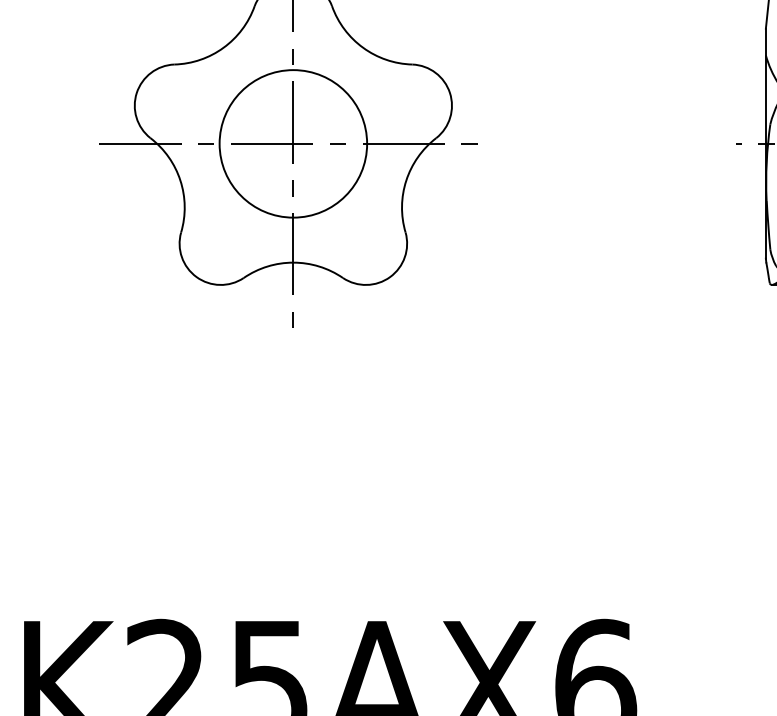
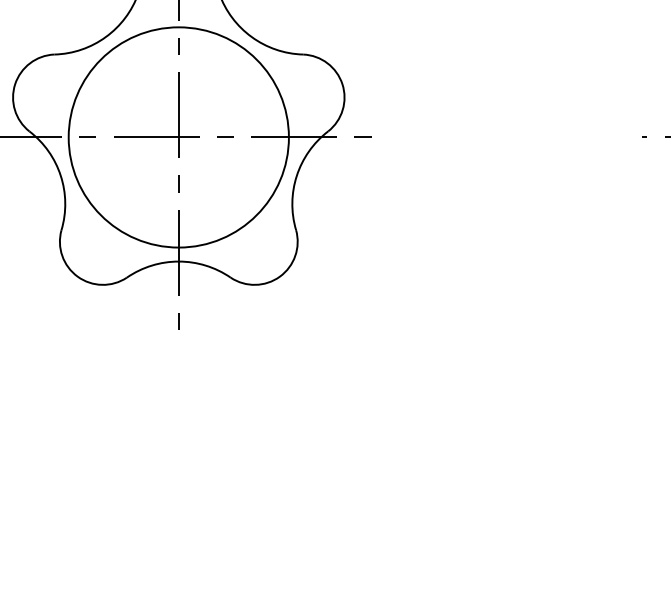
circle: (293, 143) -> (178, 137), size x1.43

